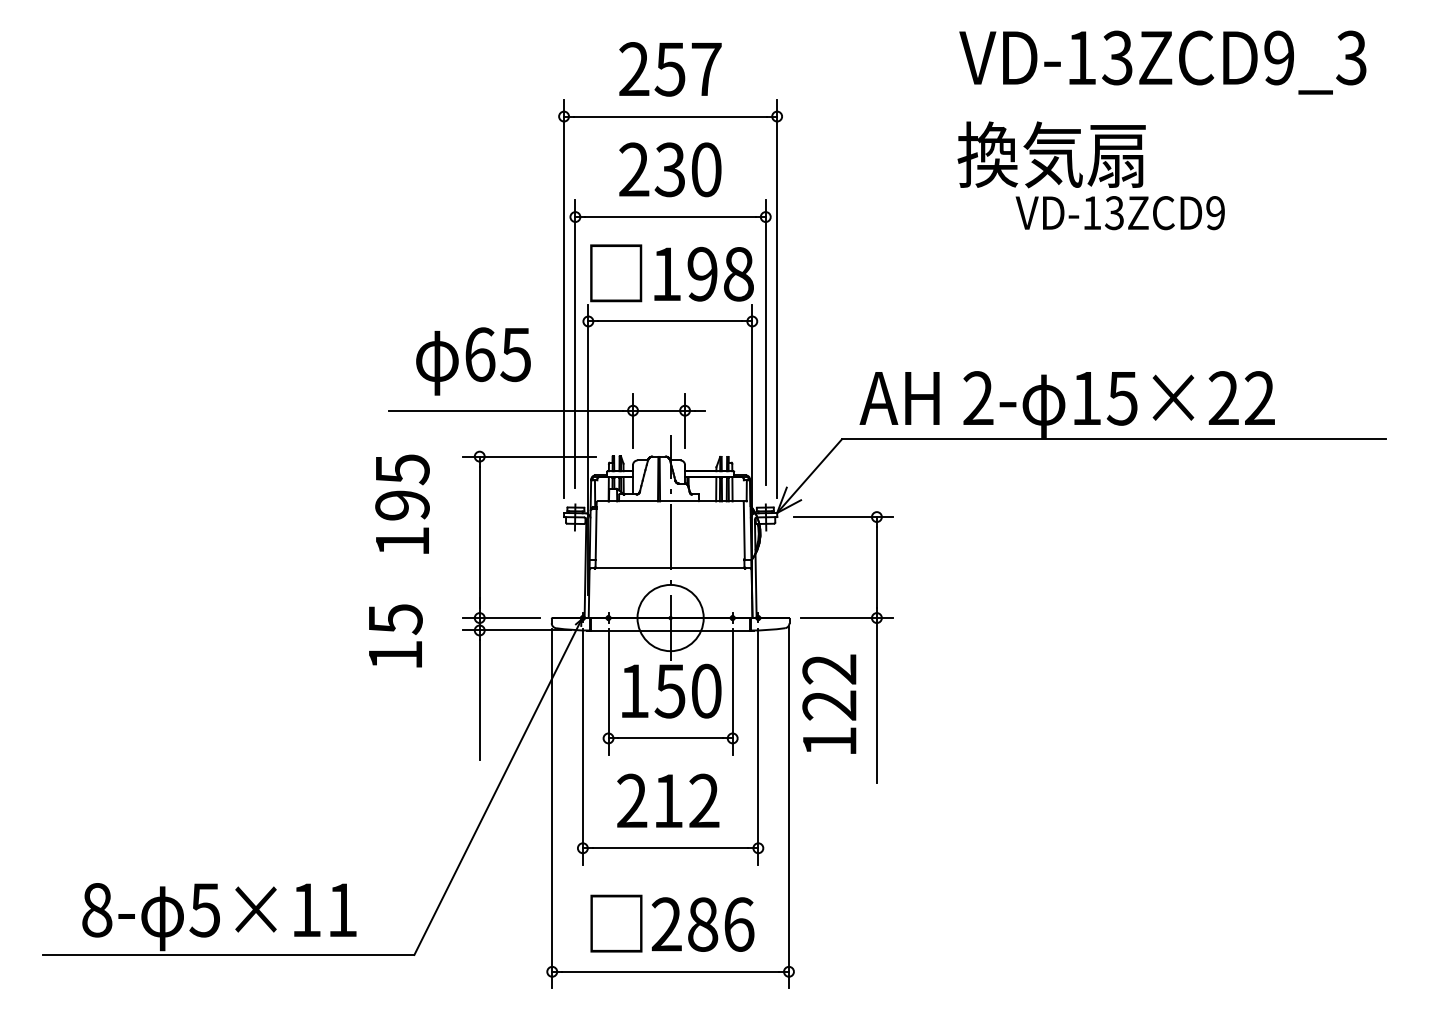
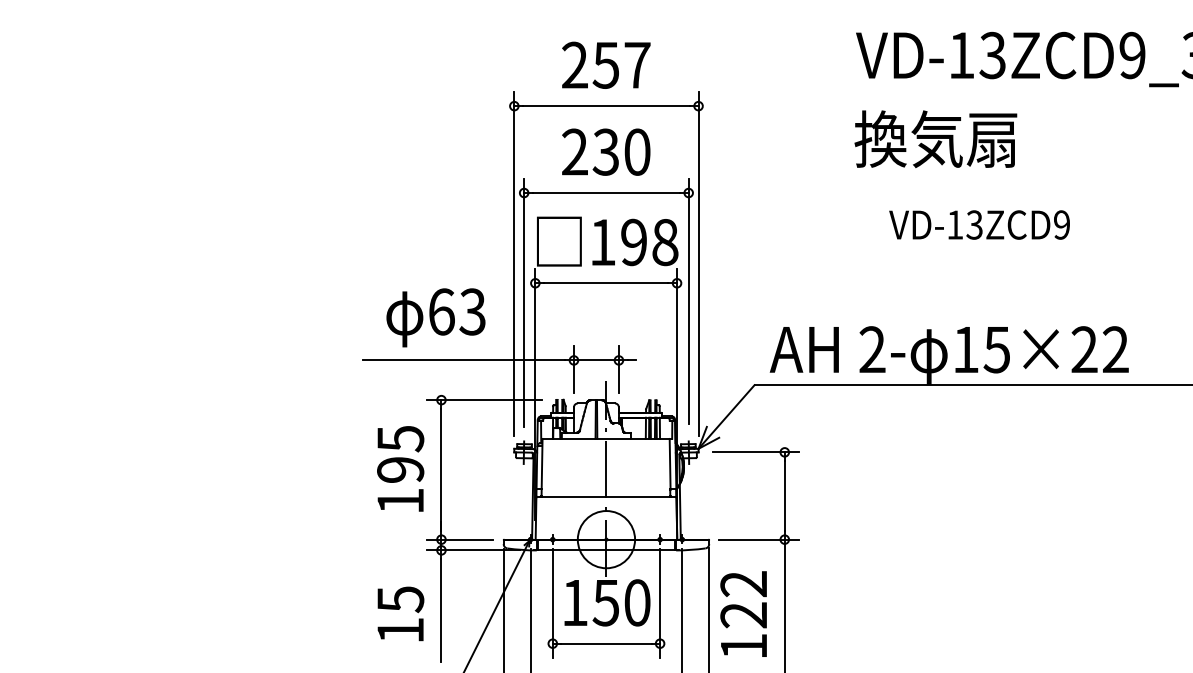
text: (1119, 213) -> (978, 225), moved
text: (515, 354) -> (472, 311), 65 -> 63
text: (402, 503) -> (400, 468), moved
text: (395, 635) -> (400, 613), moved

